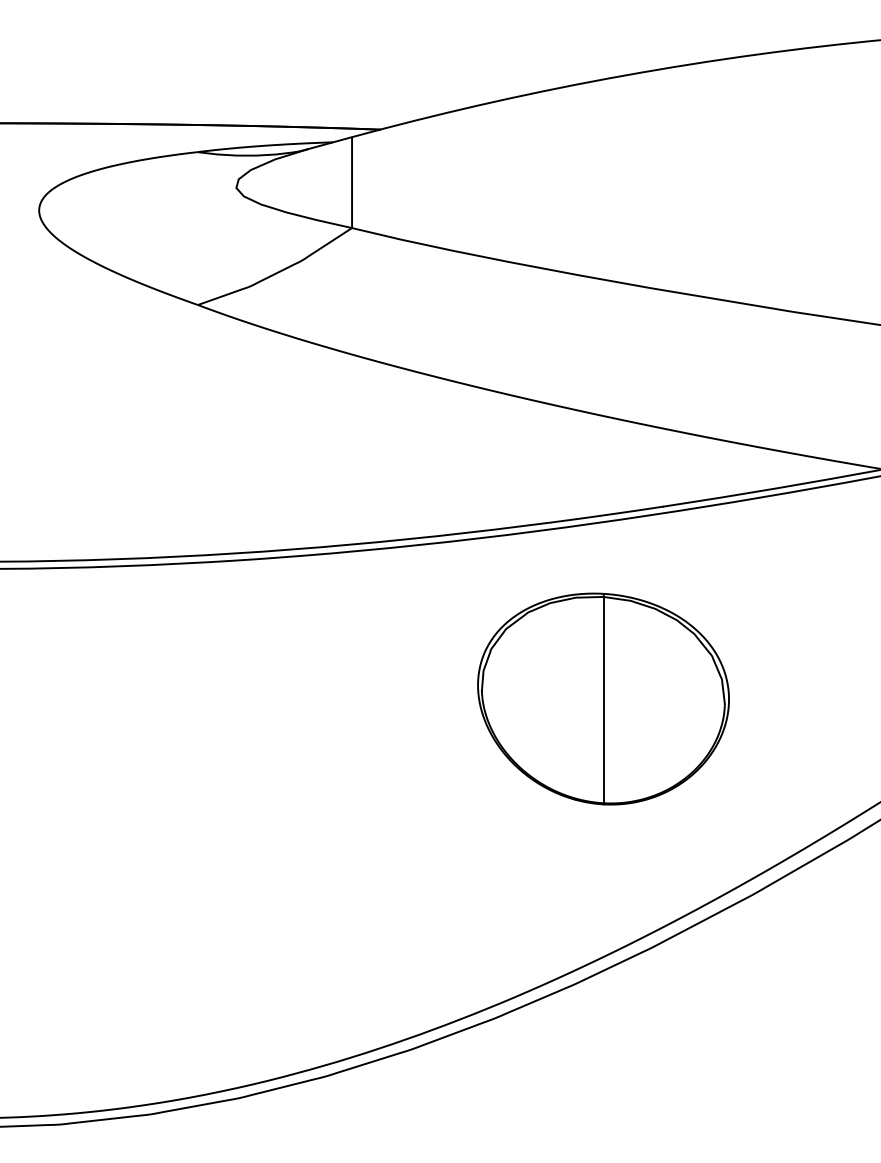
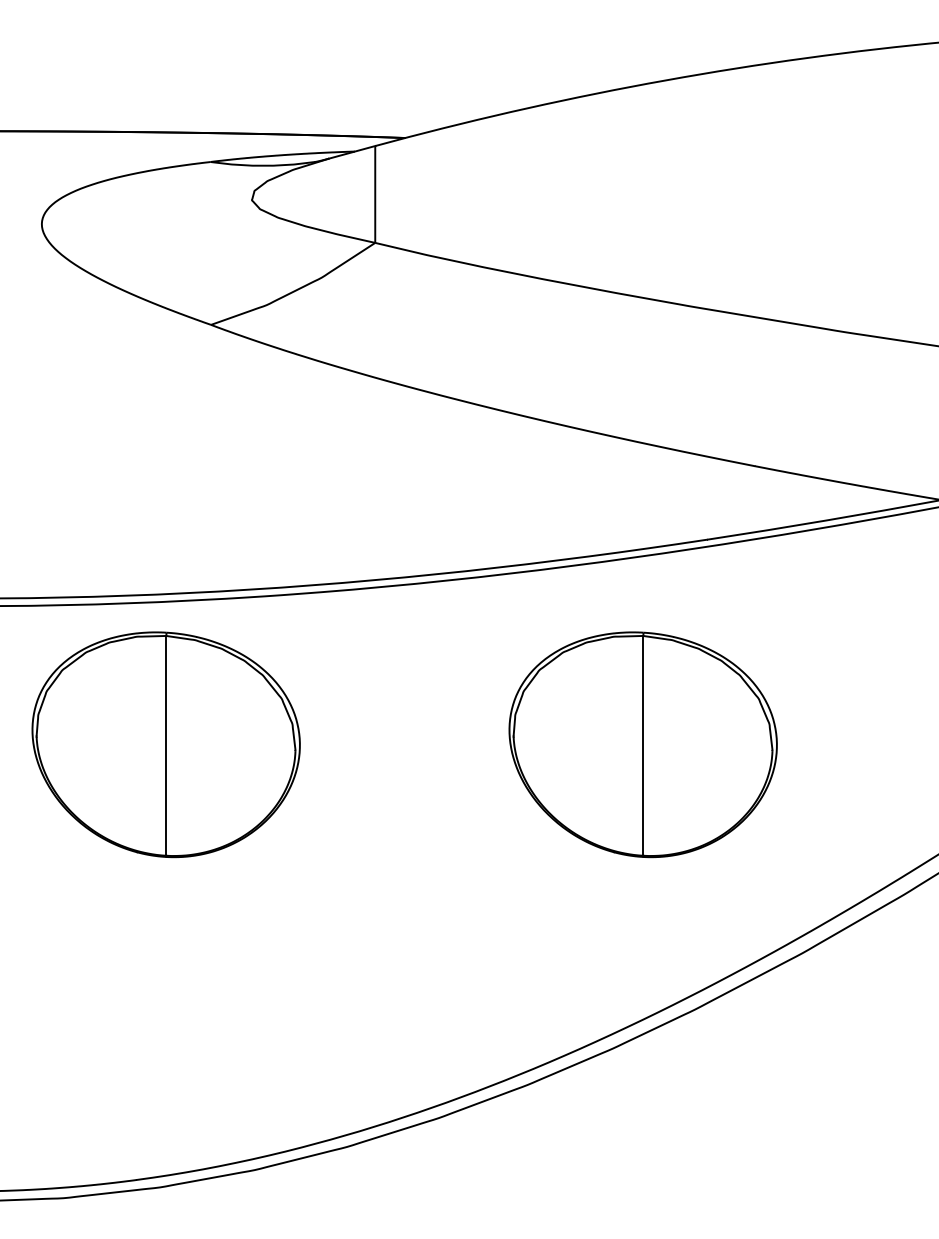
part: (155, 698) -> (165, 744), added

